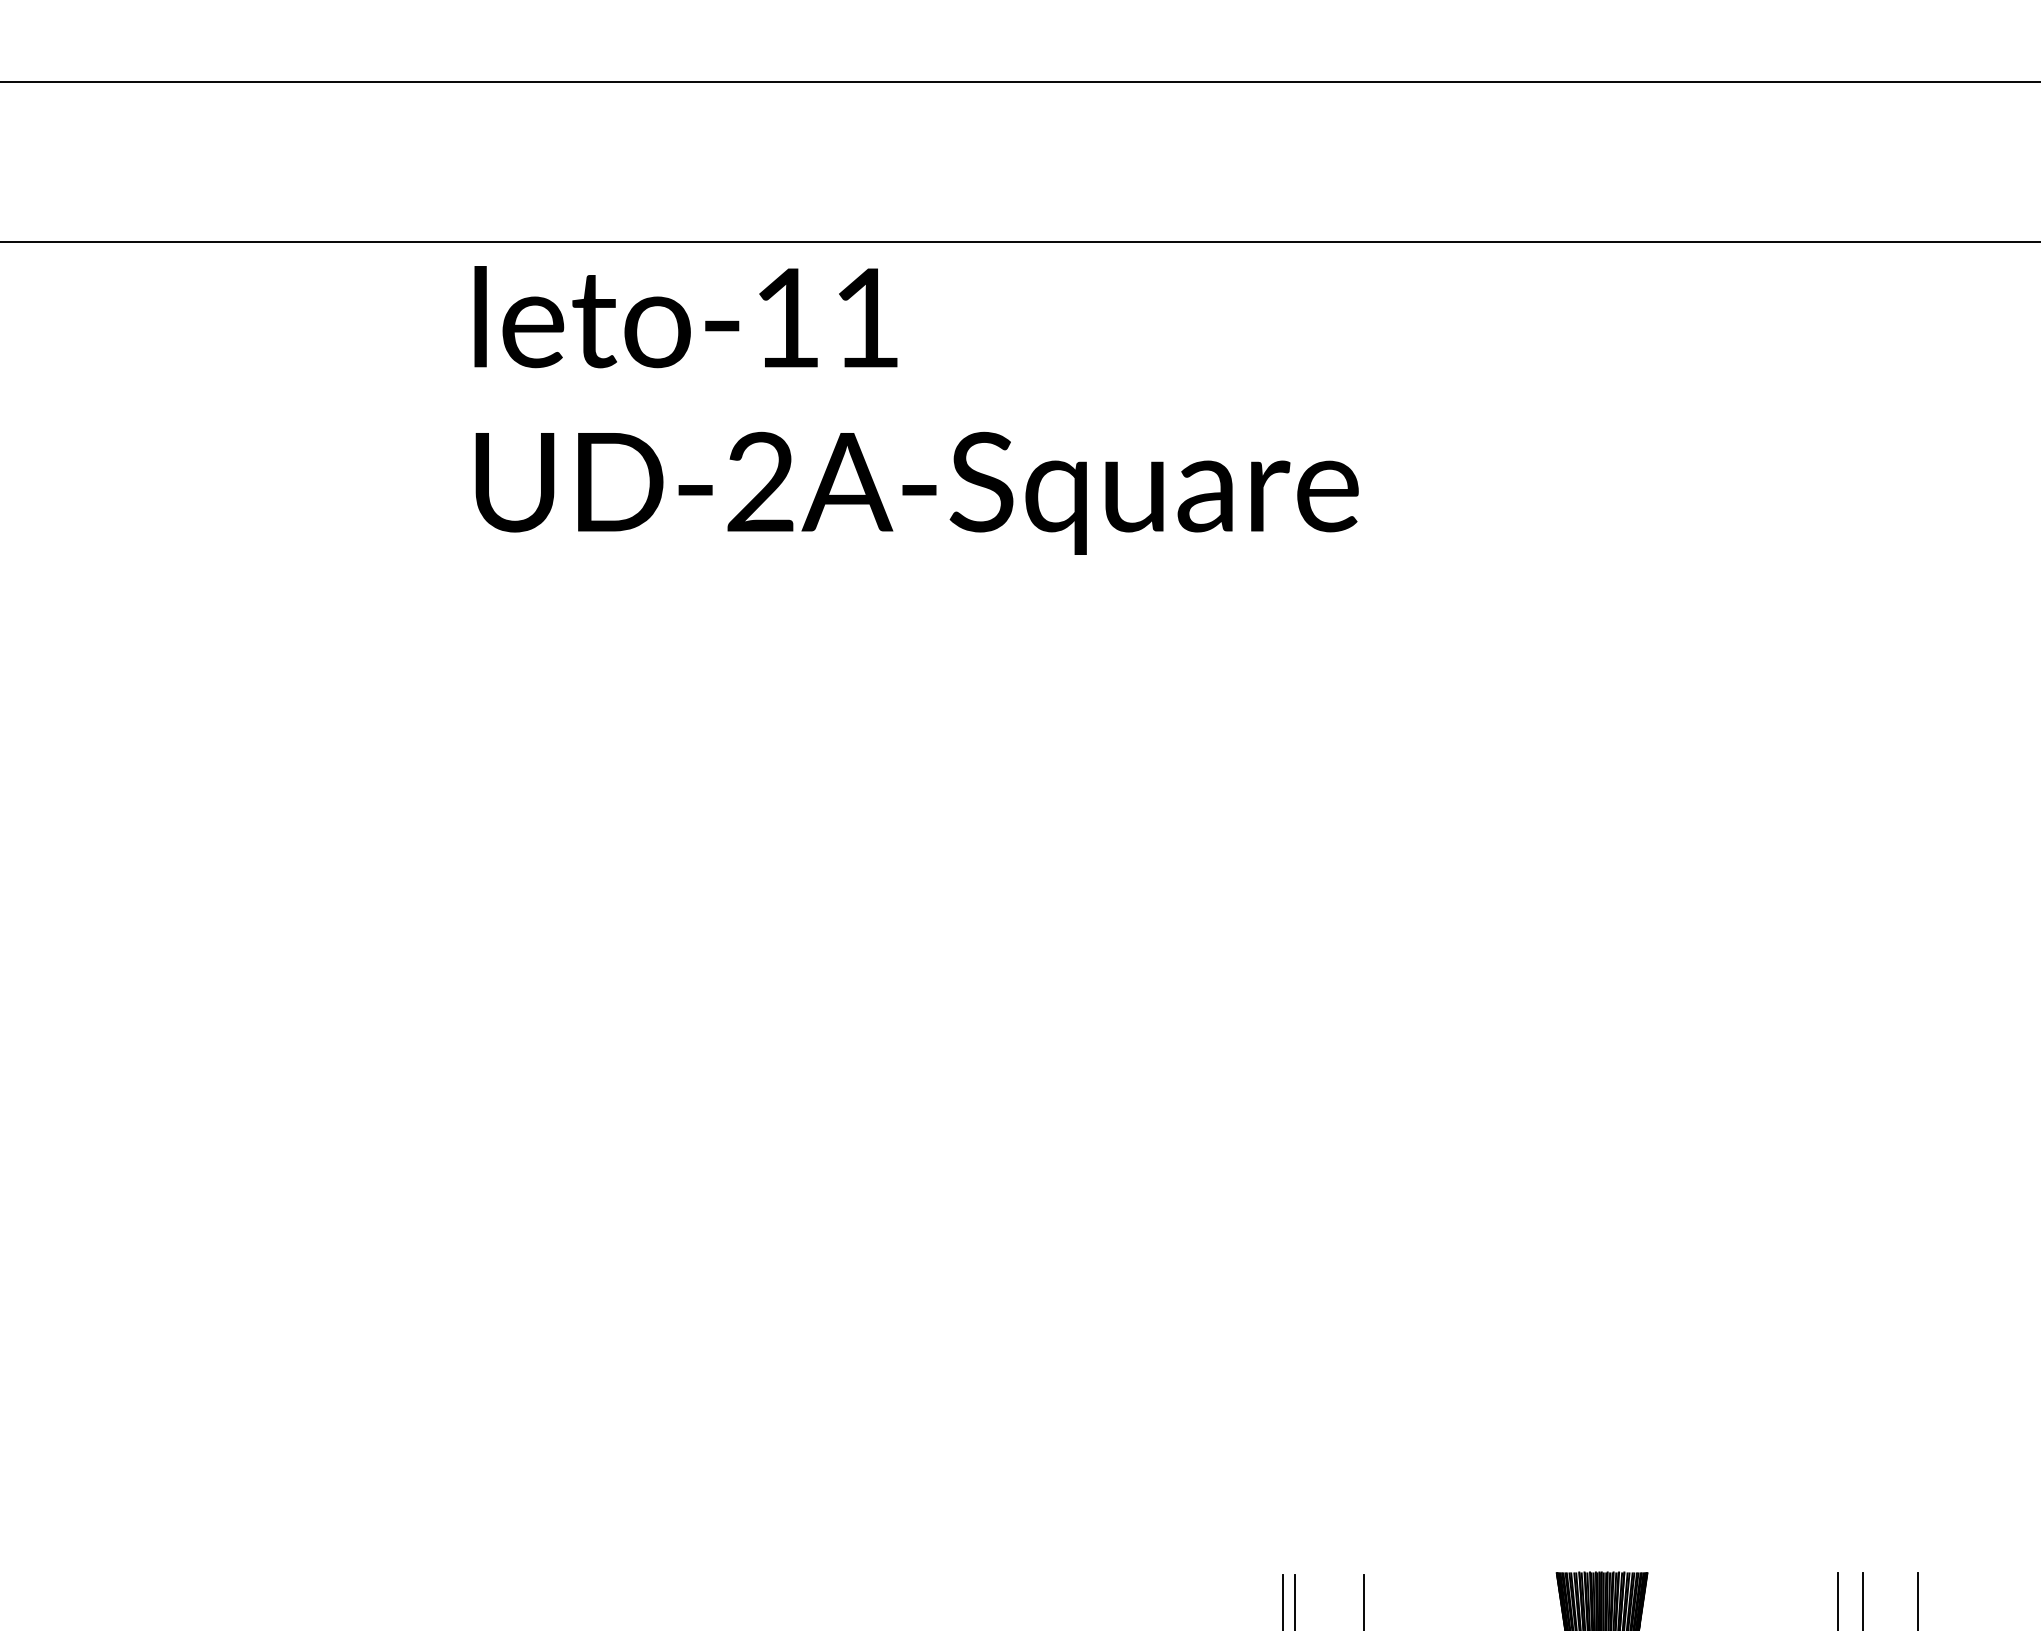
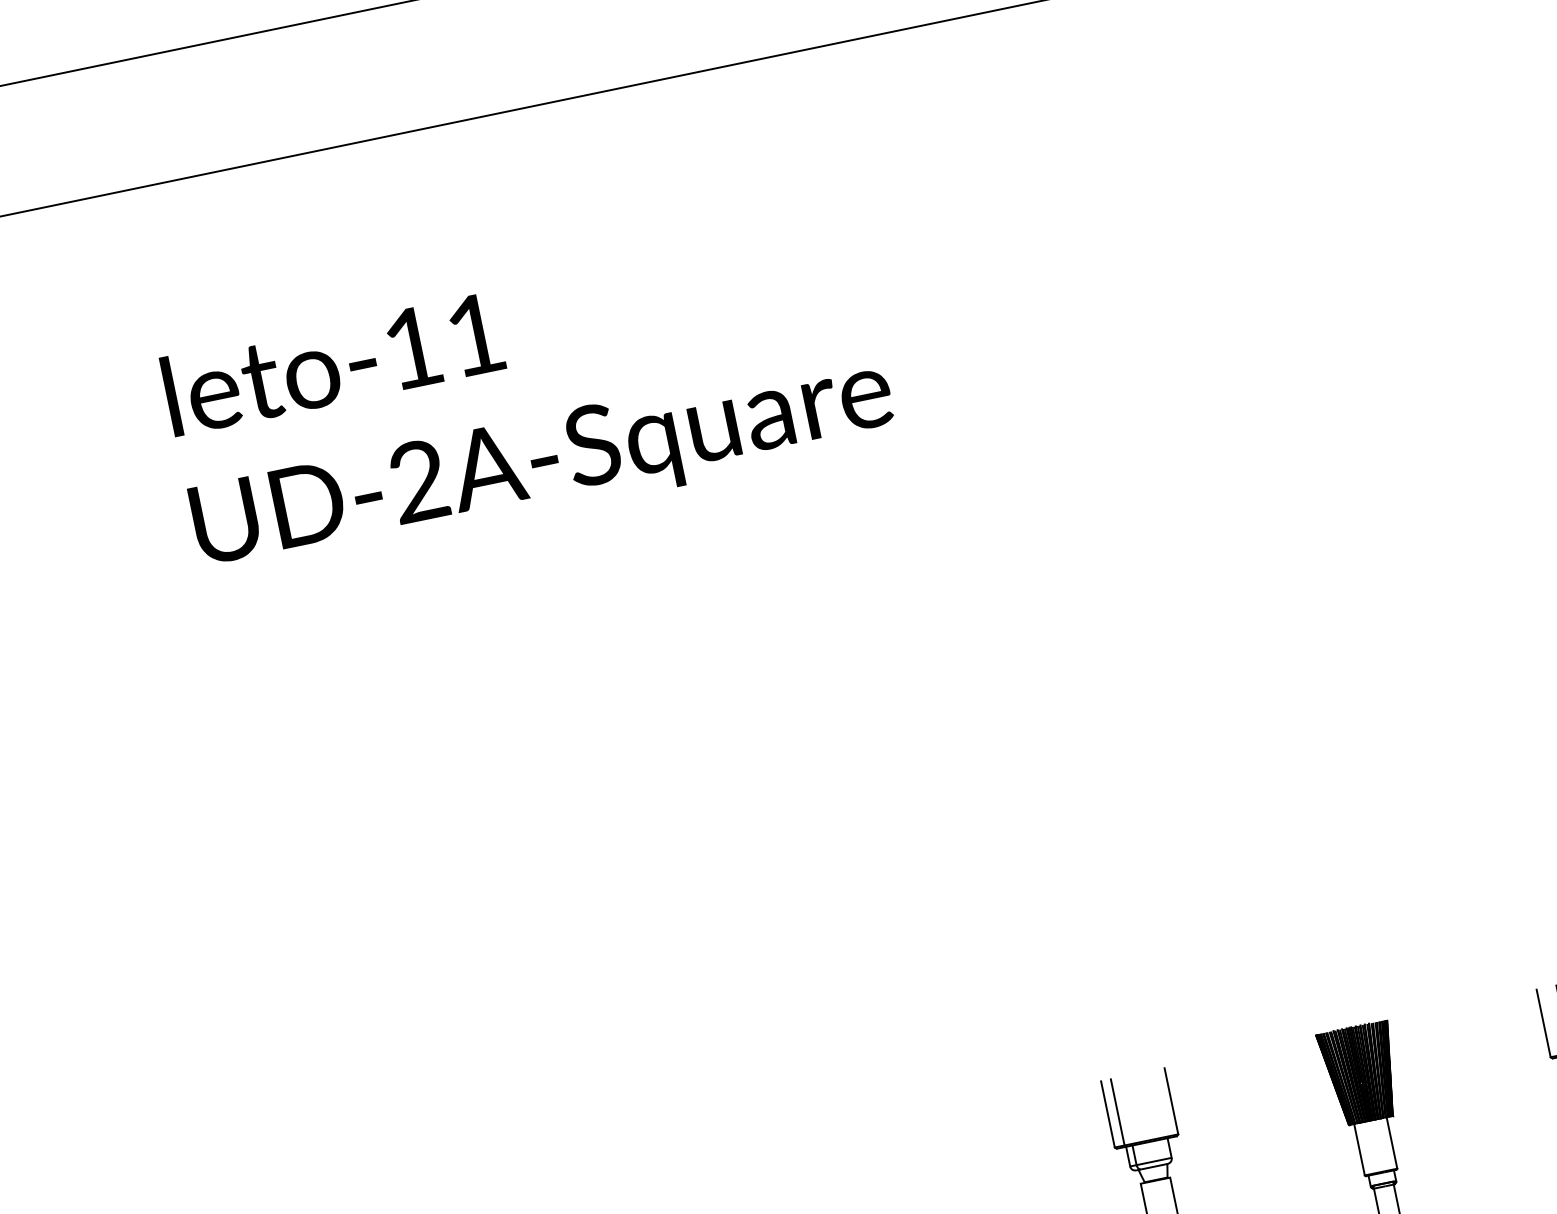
text: (916, 410) -> (529, 399), moved

